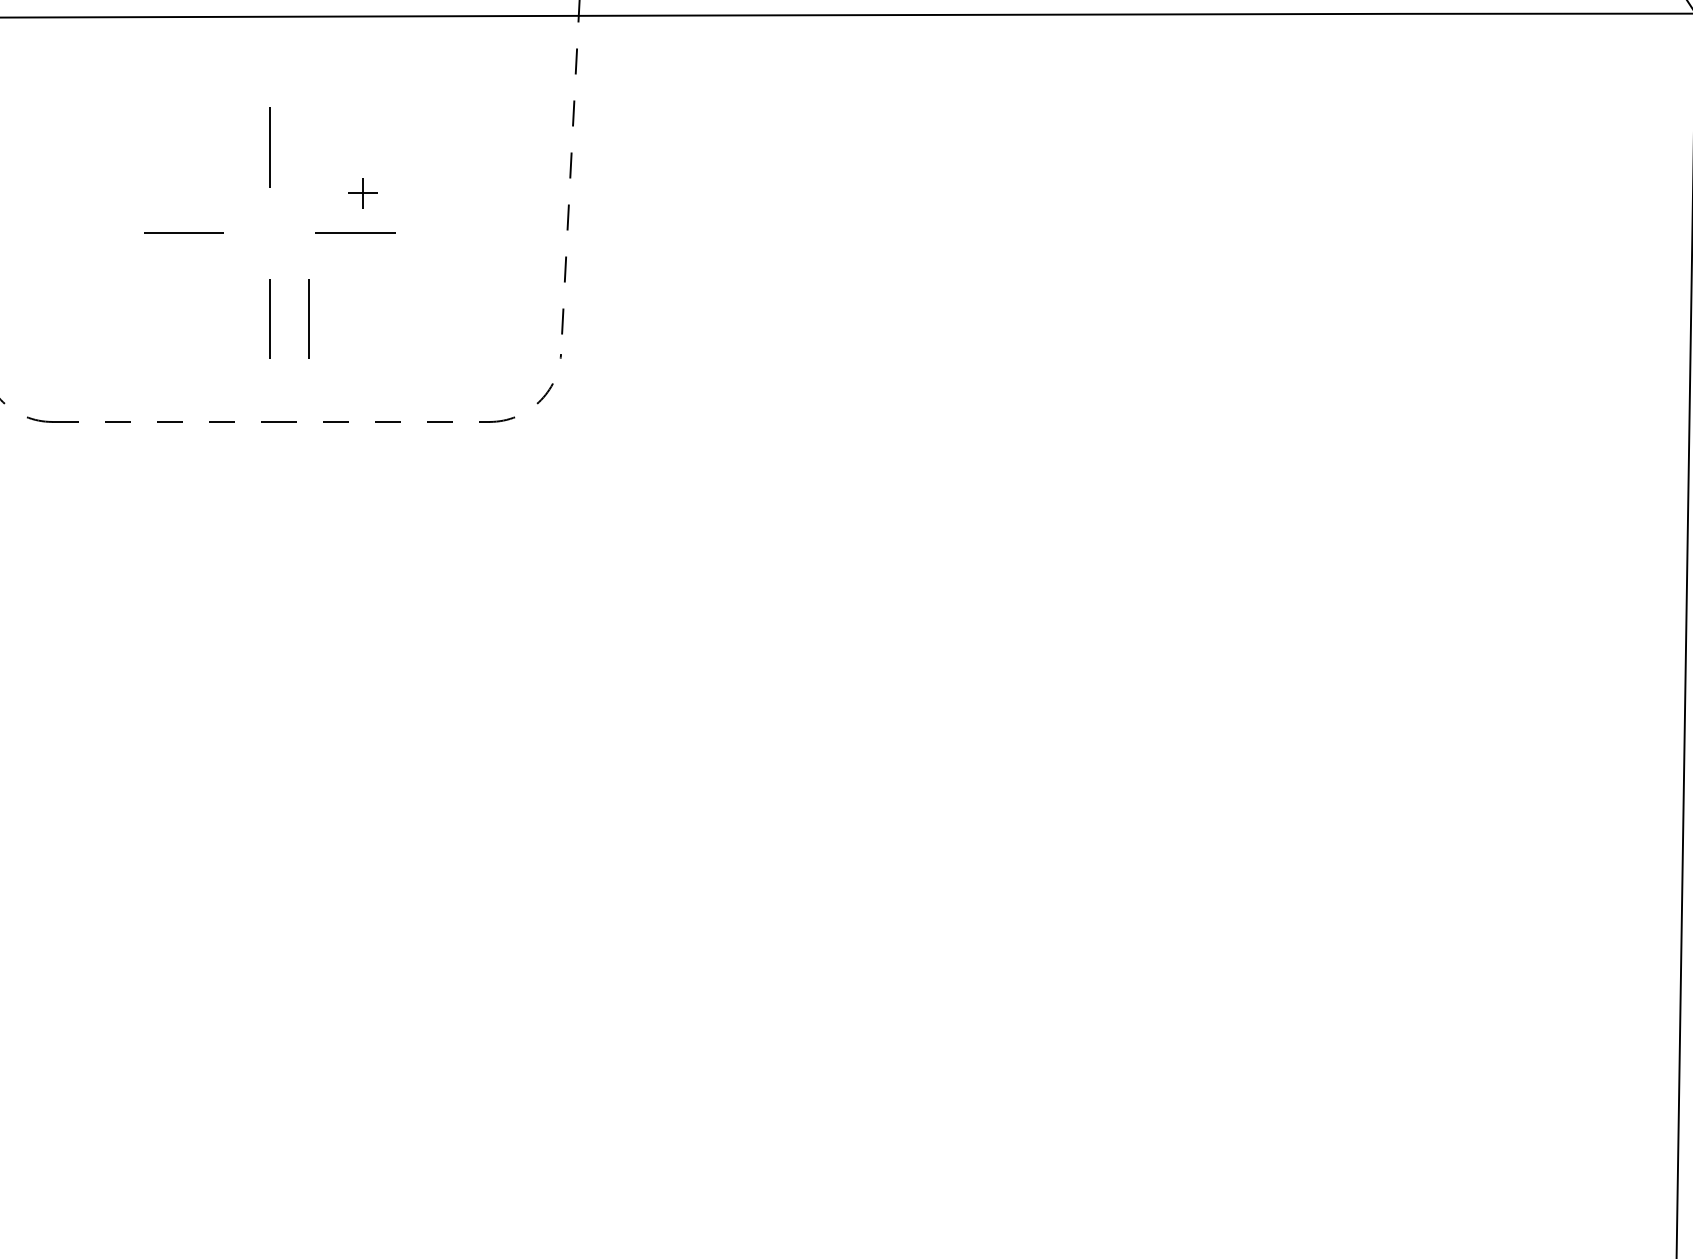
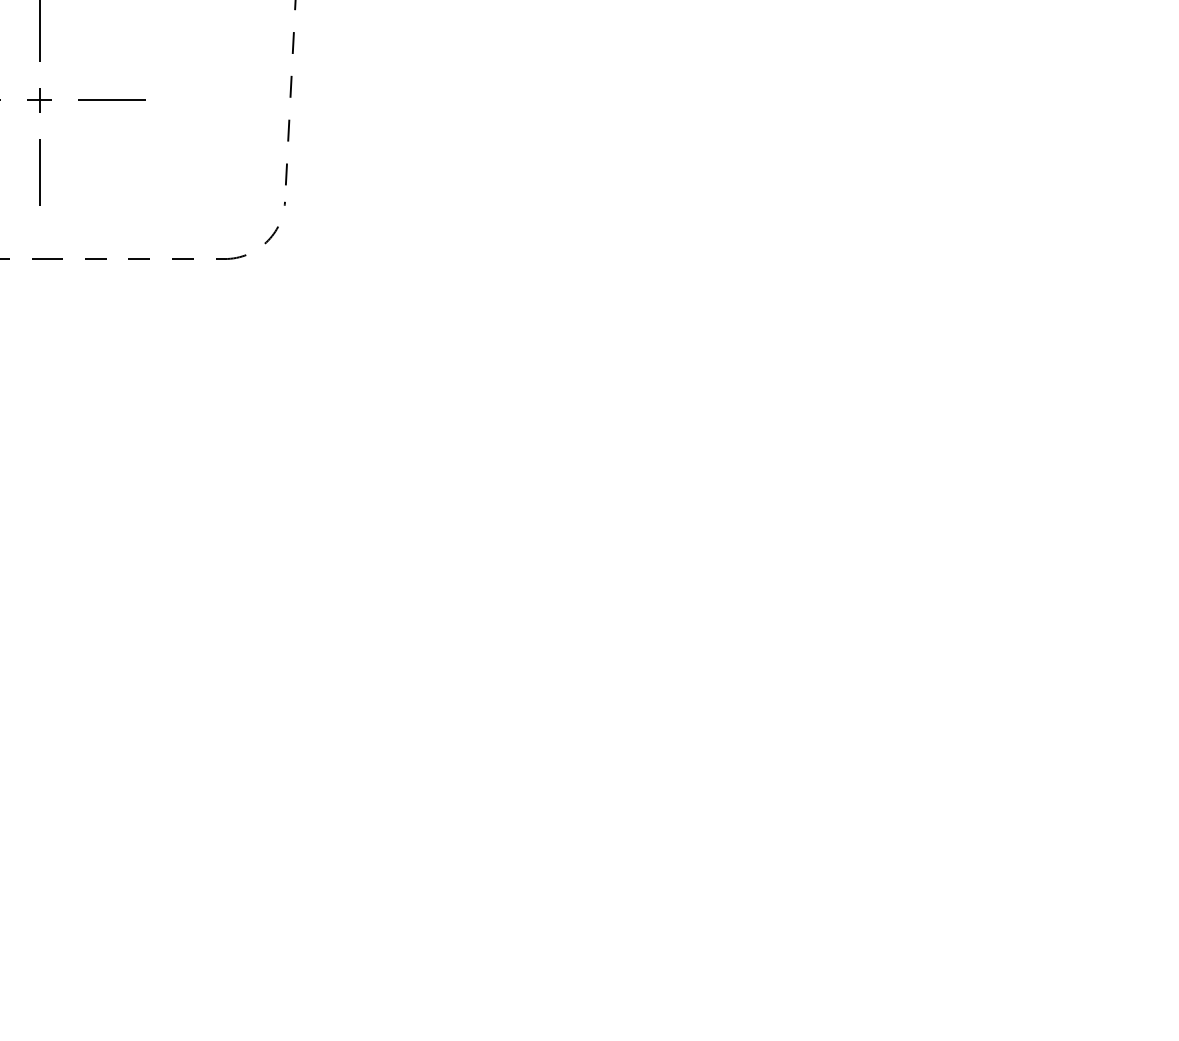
part: (362, 193) -> (39, 100), moved
line: (308, 318) -> (72, 171), removed

